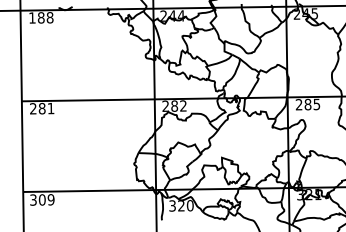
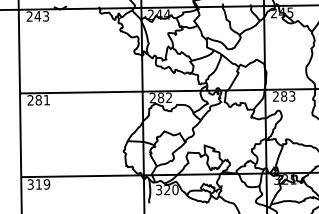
text: (40, 17) -> (37, 16), 188 -> 243
text: (317, 103) -> (292, 95), 285 -> 283
text: (41, 199) -> (38, 184), 309 -> 319

